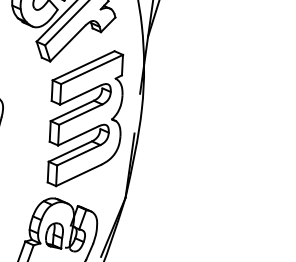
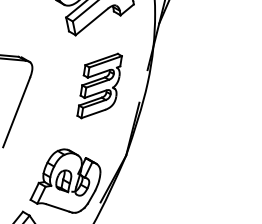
part: (84, 118) -> (99, 85), size x0.6

